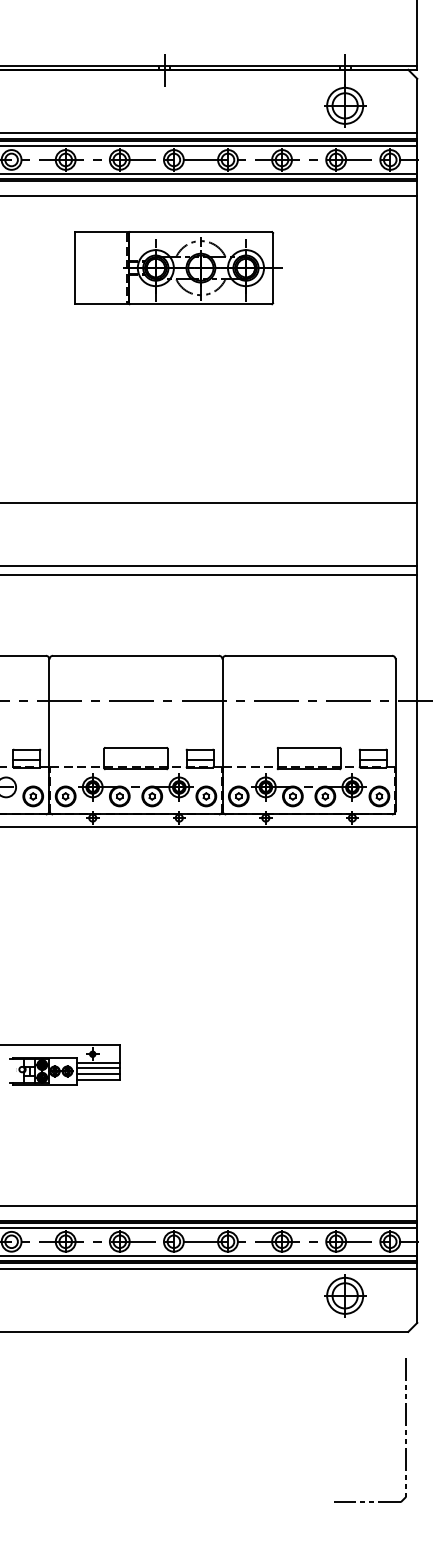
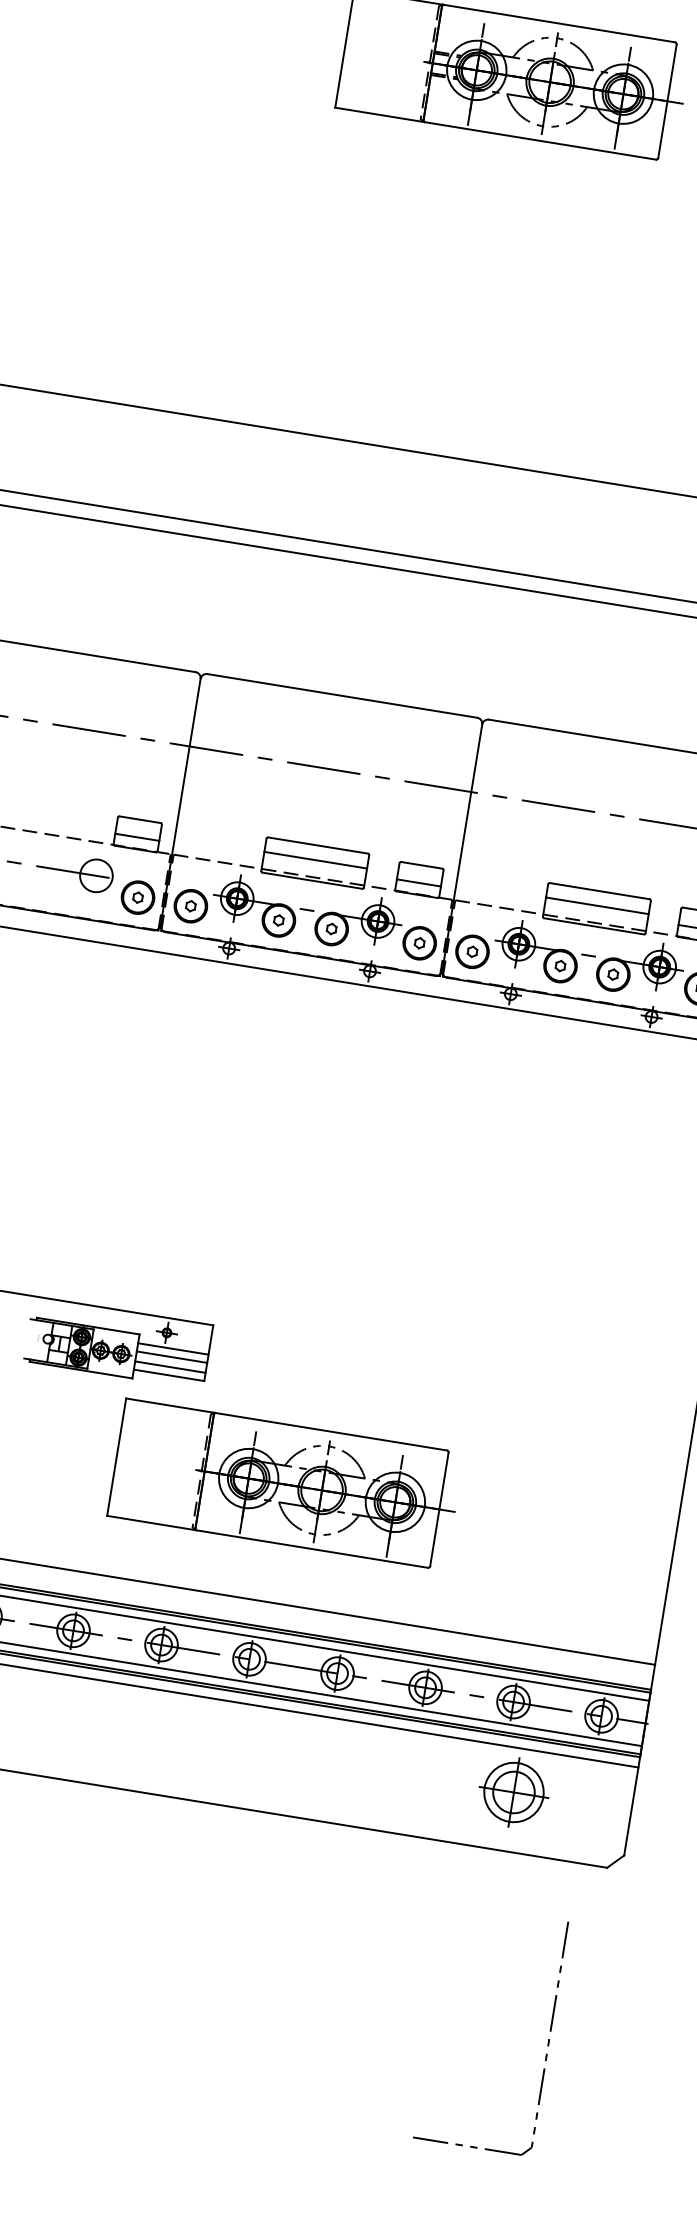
line: (135, 756) -> (314, 859), added
line: (308, 756) -> (596, 905), added
part: (178, 1133) -> (285, 1484), added
part: (405, 1430) -> (547, 2039), moved

